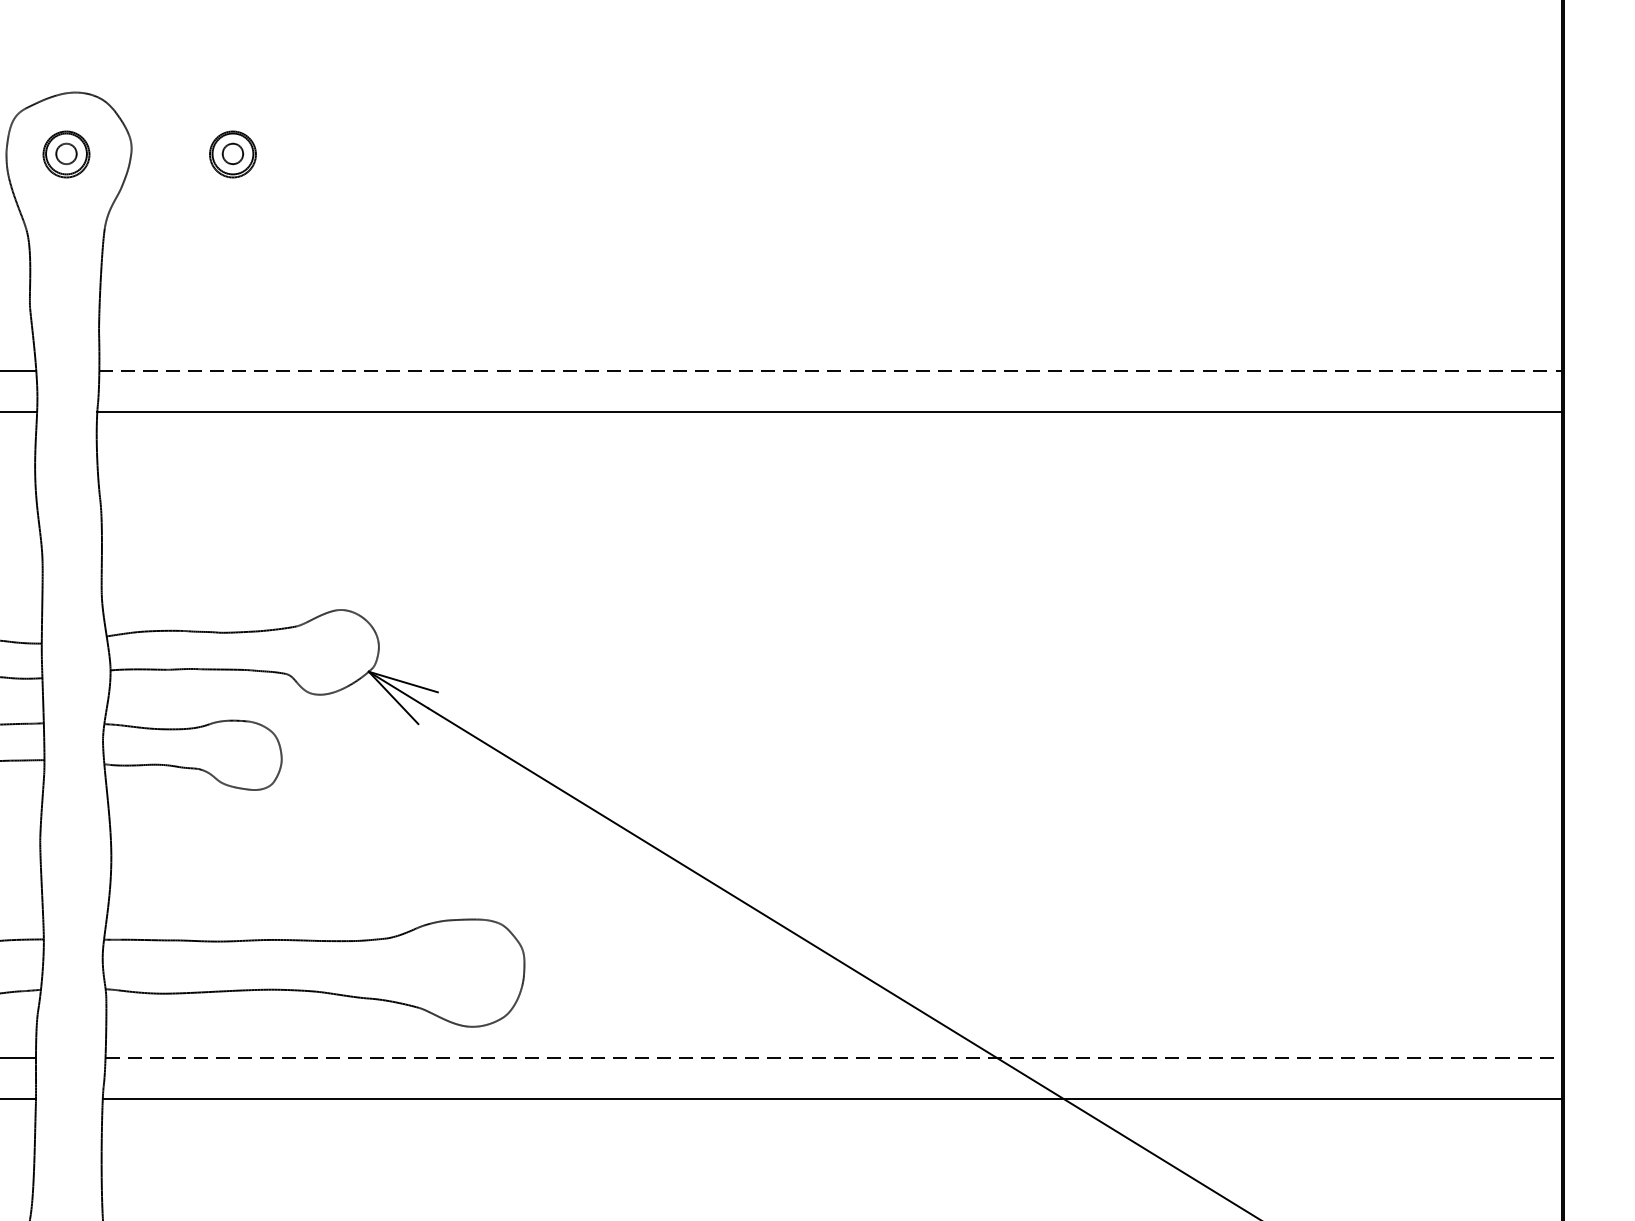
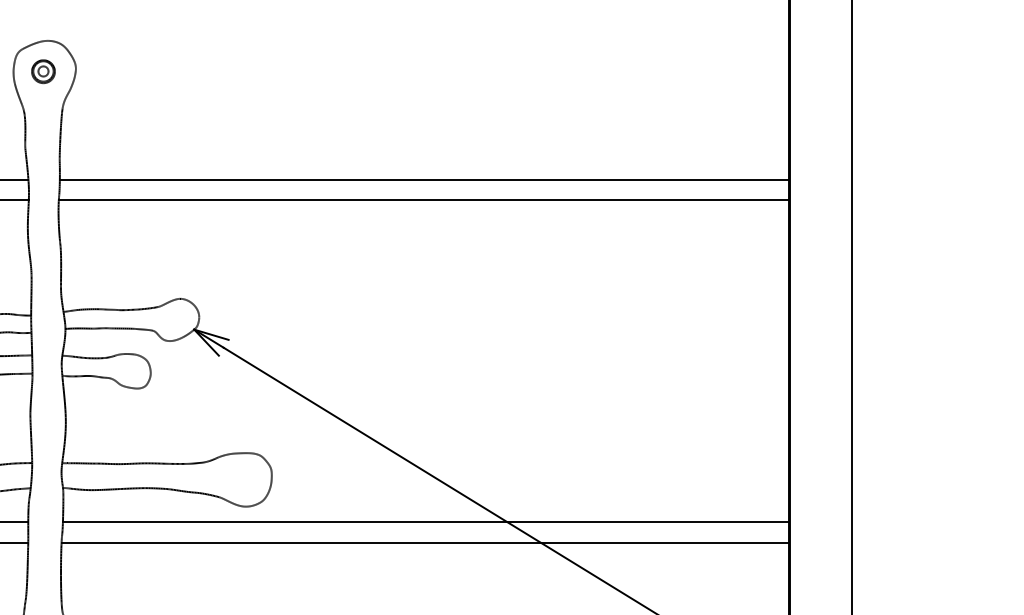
part: (232, 154) -> (126, 71), removed
line: (830, 370) -> (424, 179), dashed -> solid
line: (834, 1058) -> (426, 522), dashed -> solid

